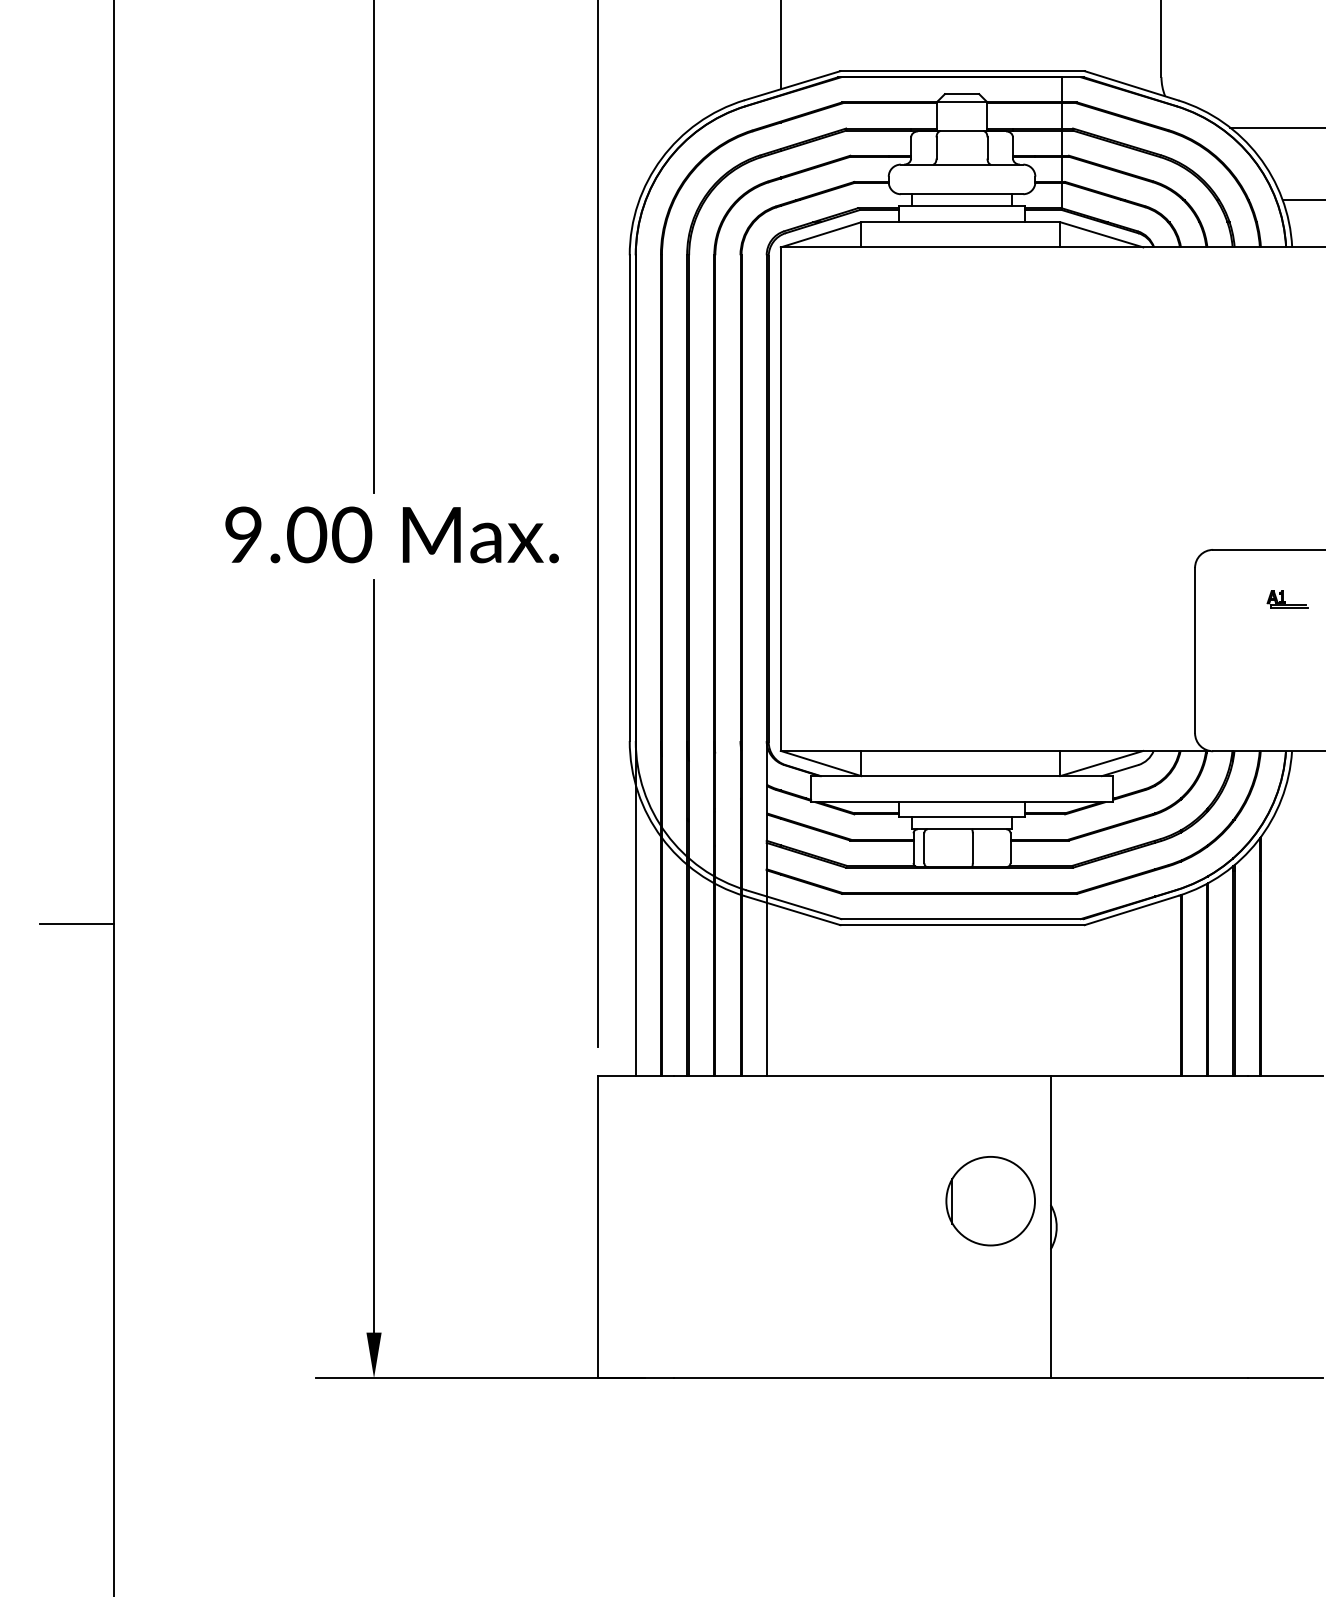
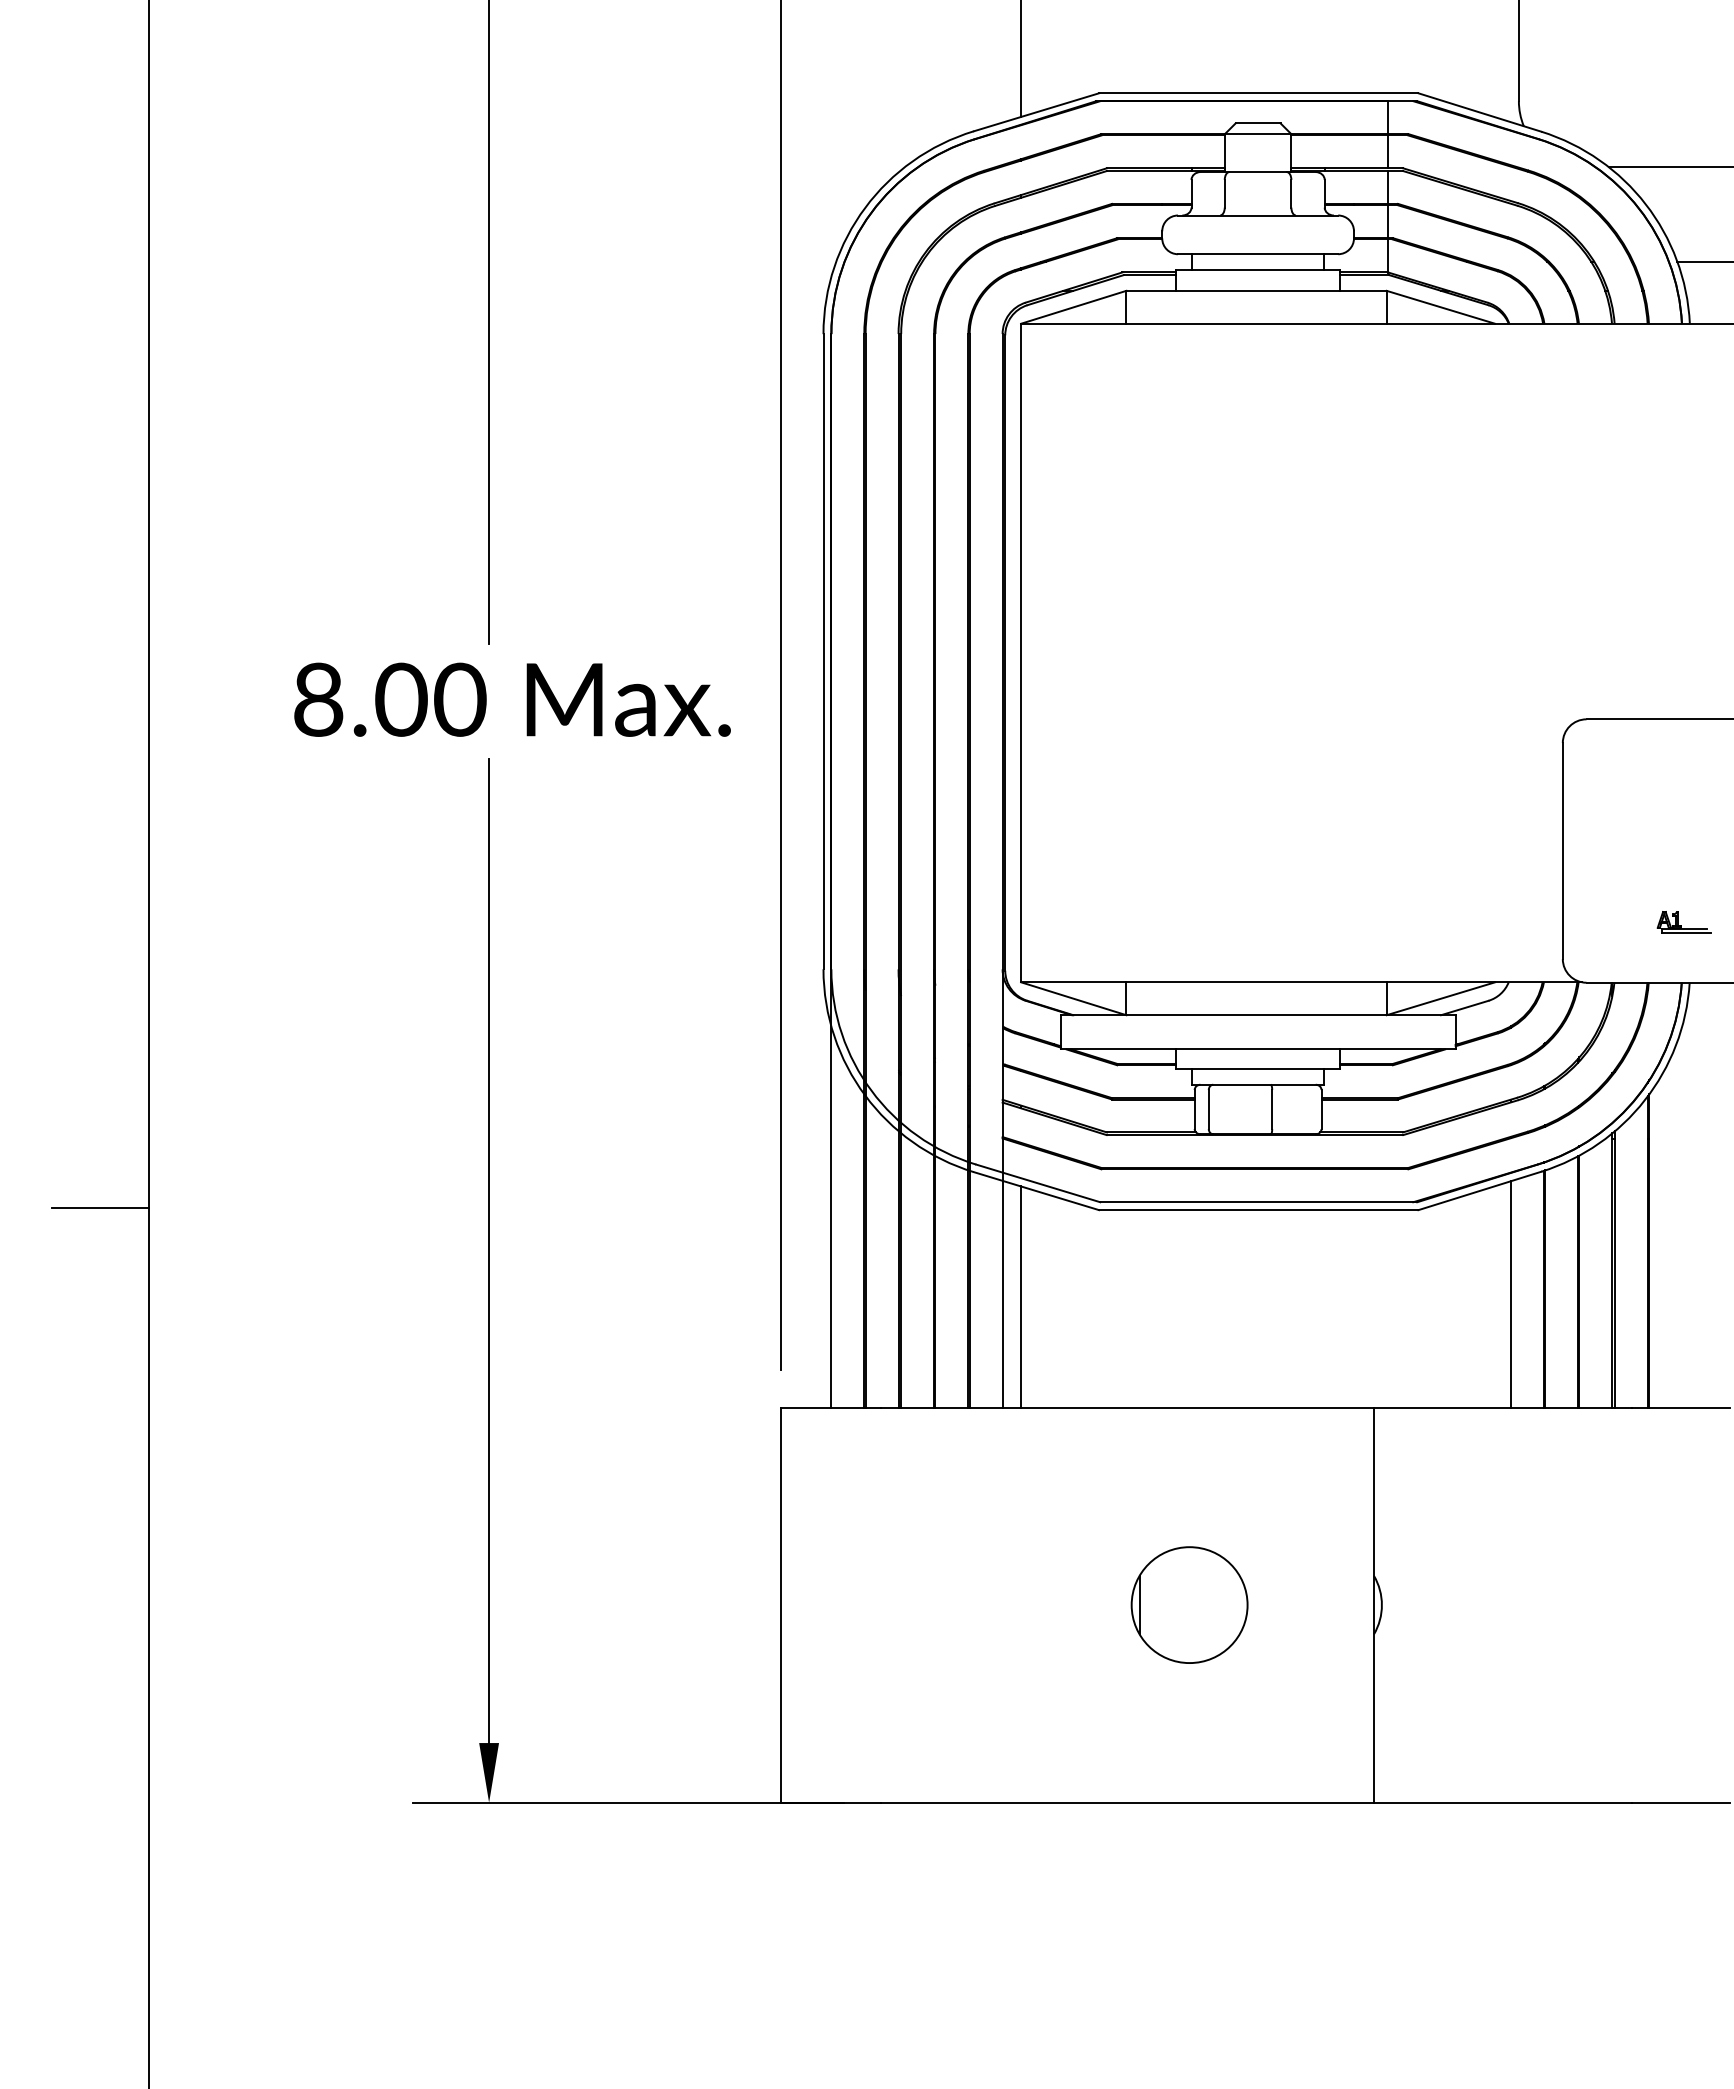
text: (243, 536) -> (318, 701), 9.00 -> 8.00
part: (1287, 599) -> (1683, 922), moved
line: (1155, 989) -> (1511, 1294), added
line: (780, 991) -> (1020, 1296), added
part: (990, 1201) -> (1189, 1605), moved

